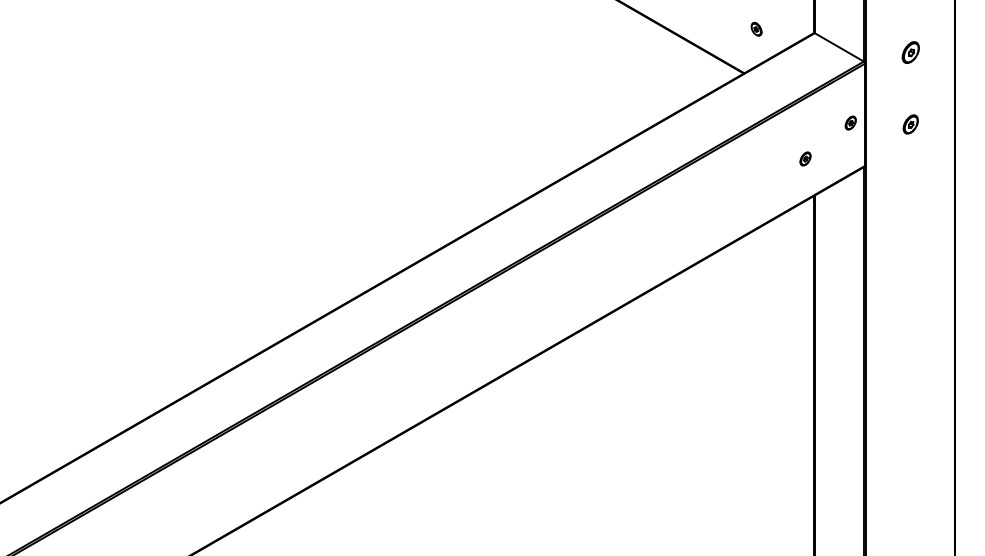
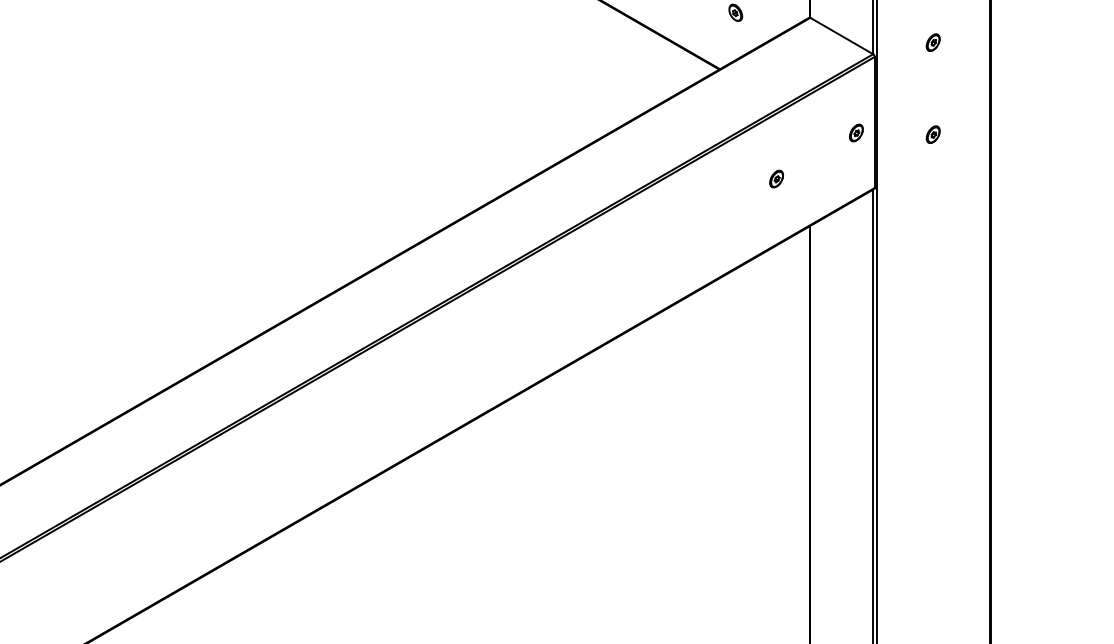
part: (910, 52) -> (932, 42), size x0.62
part: (910, 123) -> (932, 133), size x0.71
part: (805, 158) -> (776, 178), moved

